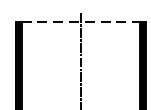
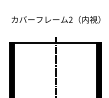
line: (82, 21) -> (56, 42), dashed -> solid

